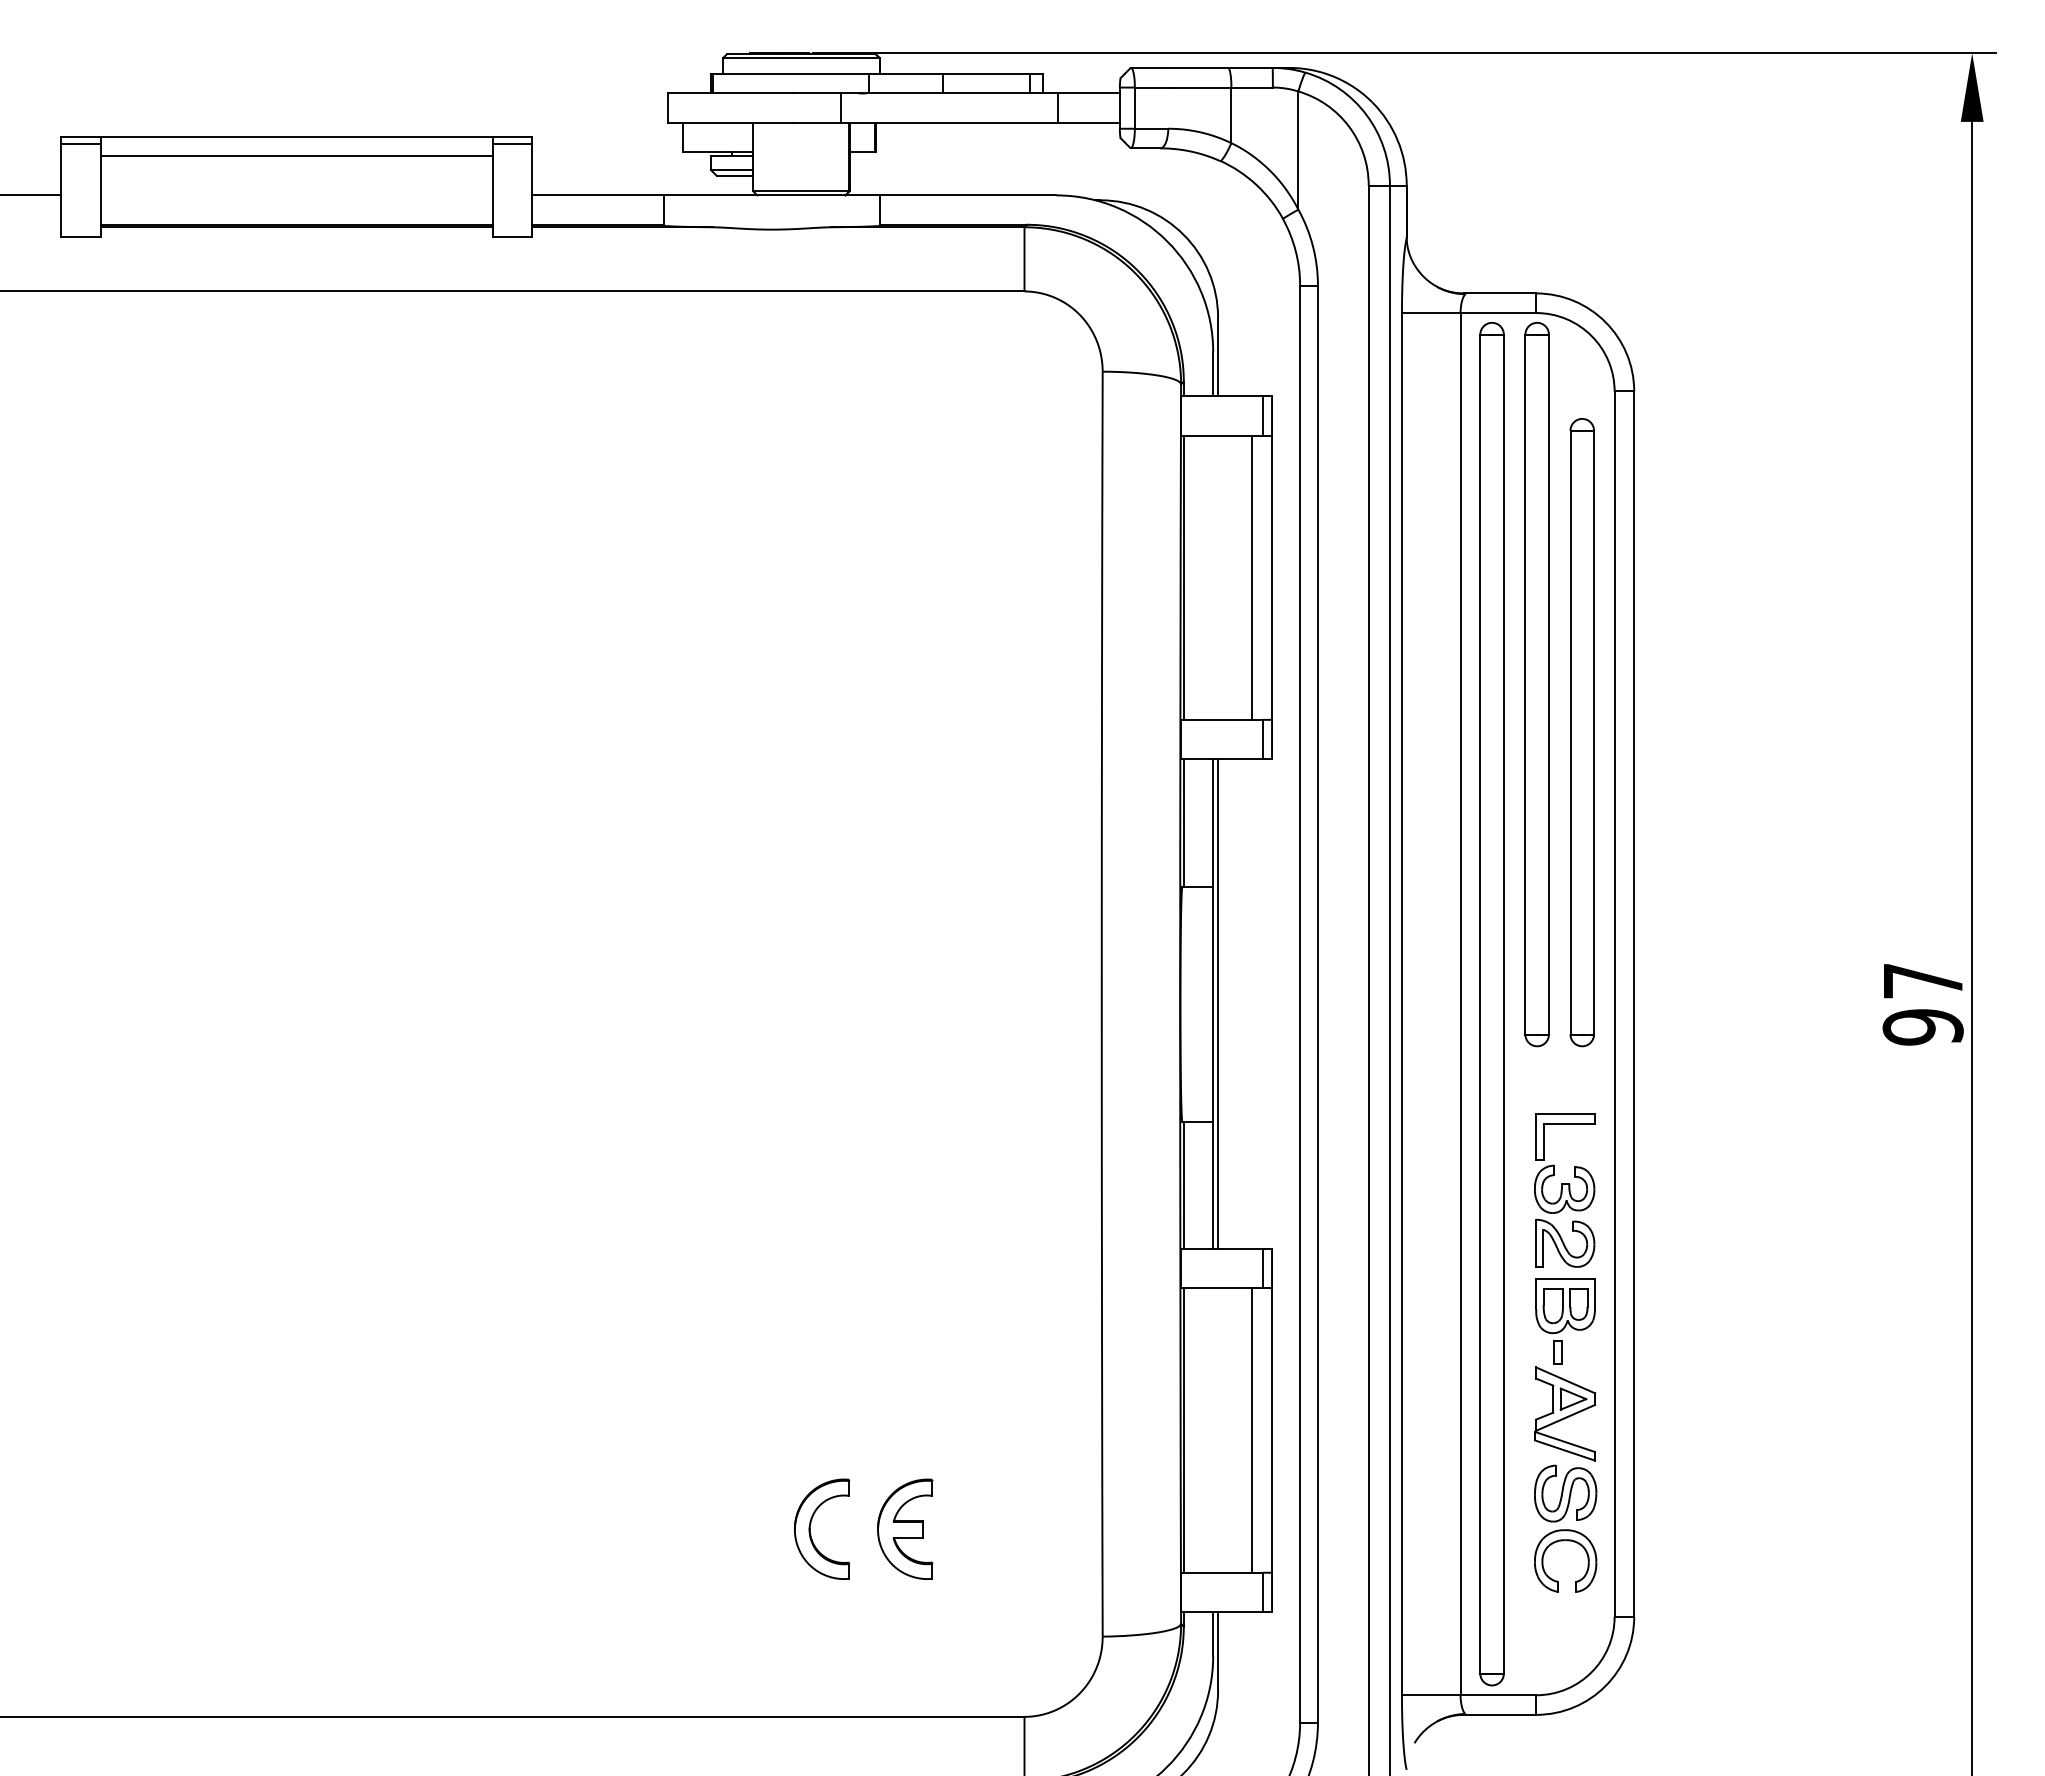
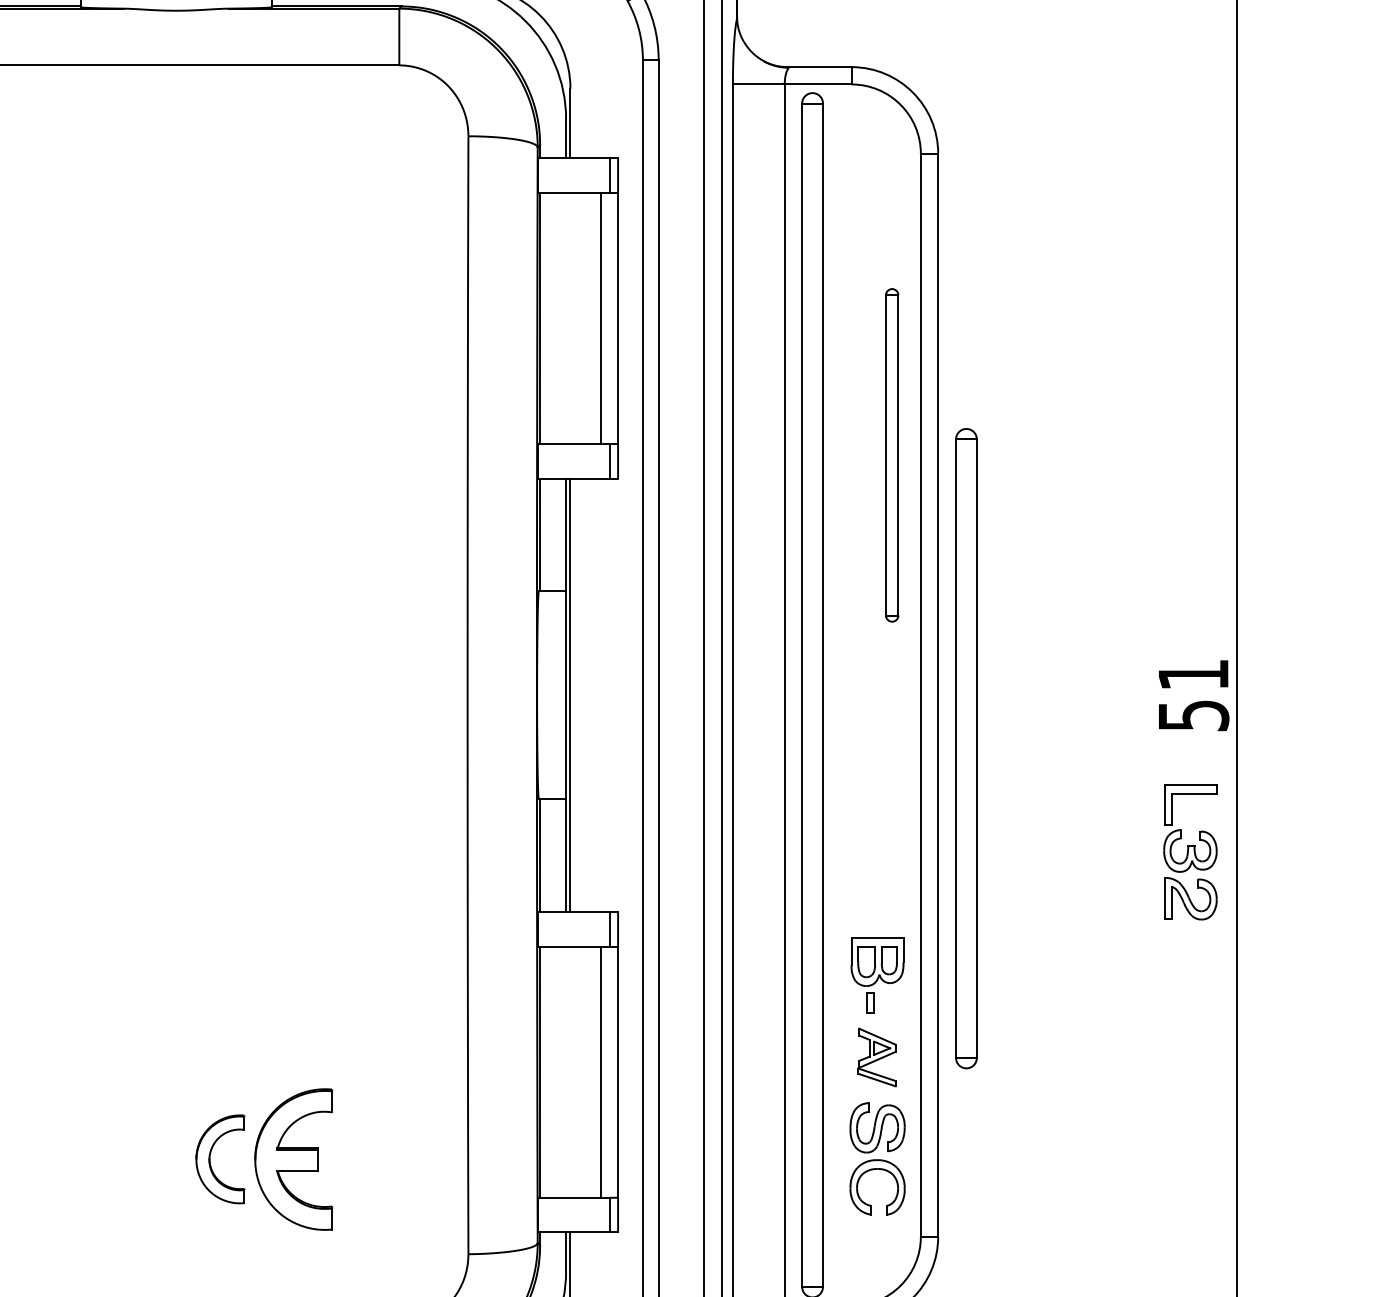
part: (1536, 684) -> (965, 748), moved
part: (1581, 732) -> (891, 455), size x0.6
text: (1922, 1004) -> (1192, 695), 97 -> 51
part: (1564, 1190) -> (1190, 852), moved
part: (1564, 1413) -> (876, 1057), size x0.7
part: (905, 1528) -> (294, 1158), size x1.6

